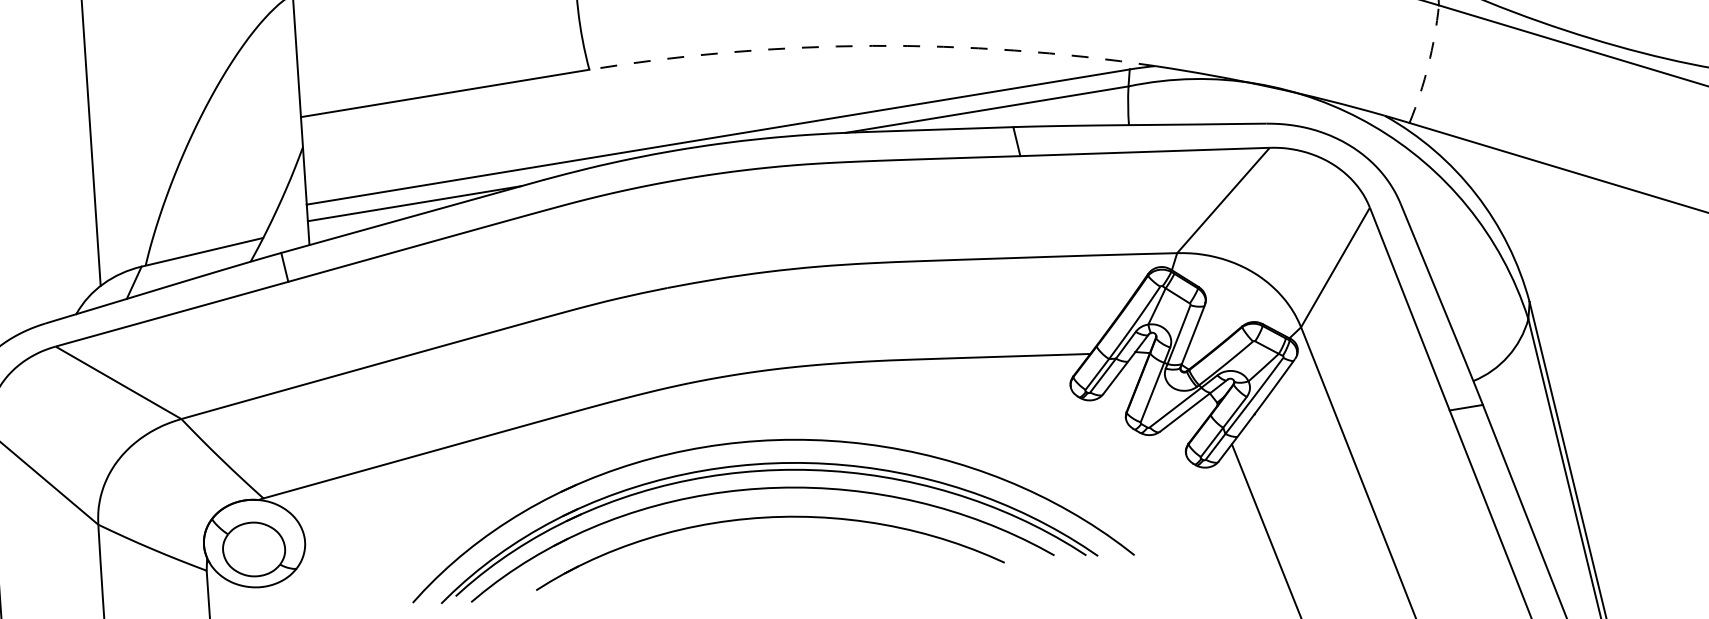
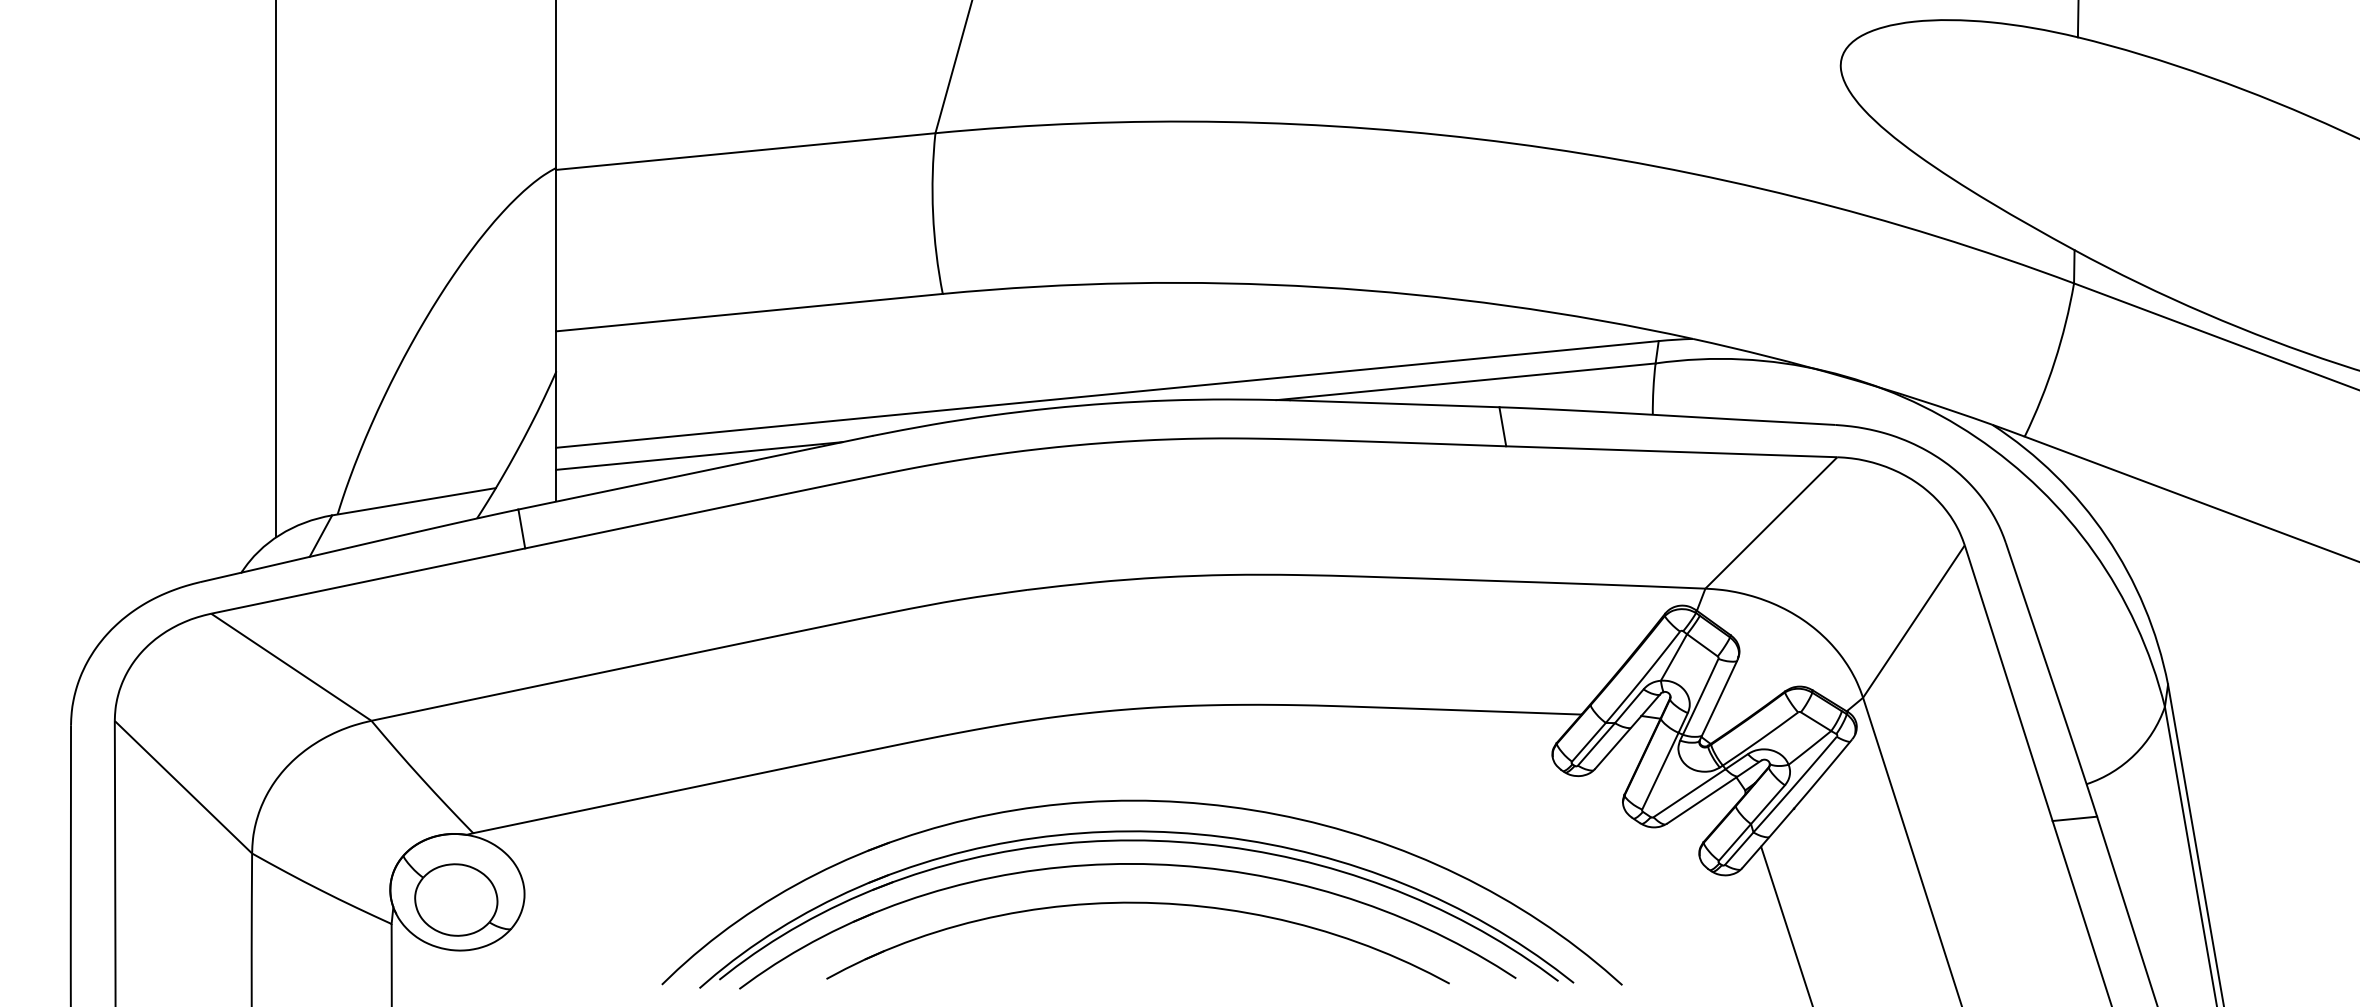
arc: (872, 46) -> (1319, 287), dashed -> solid
arc: (1428, 65) -> (2054, 361), dashed -> solid

